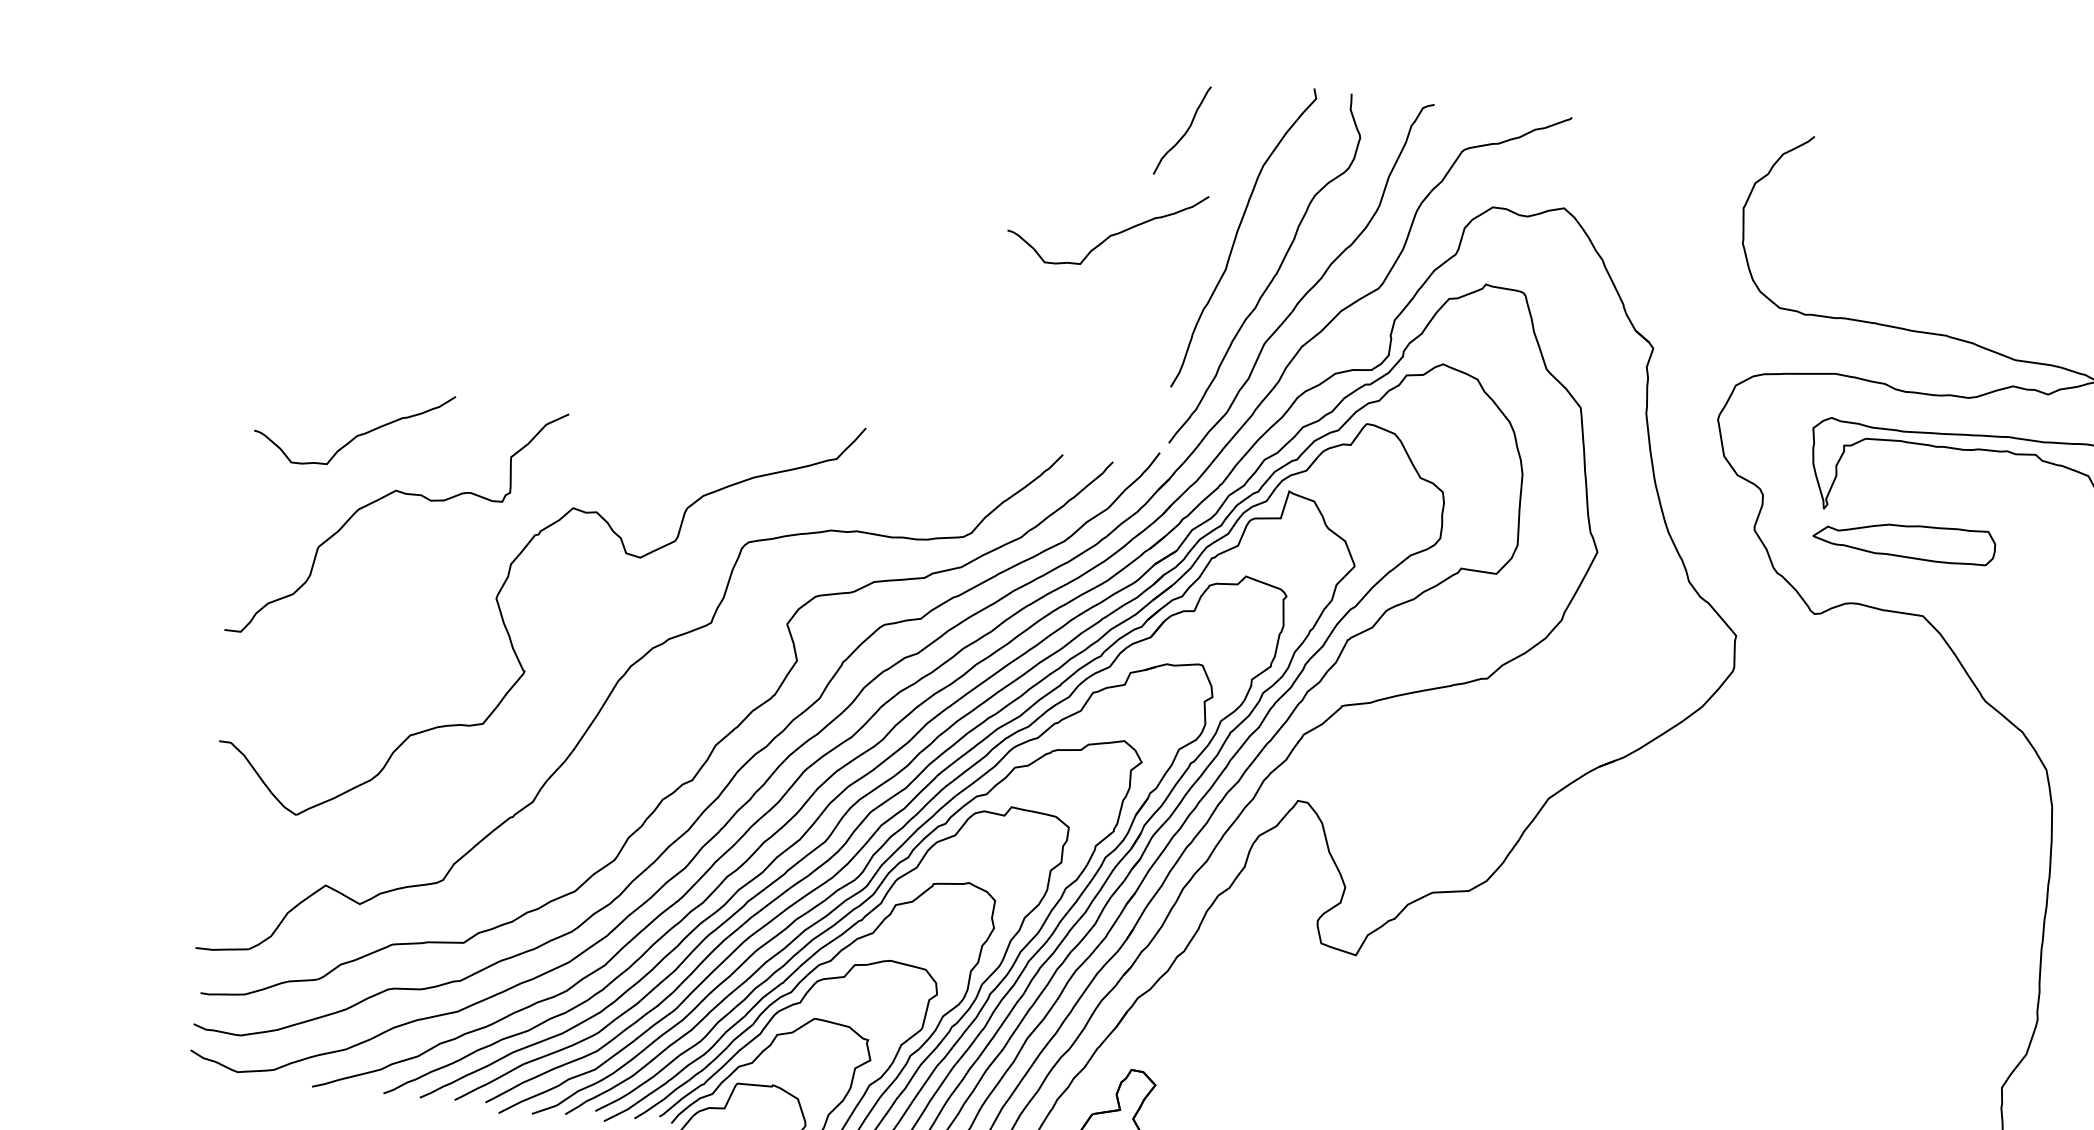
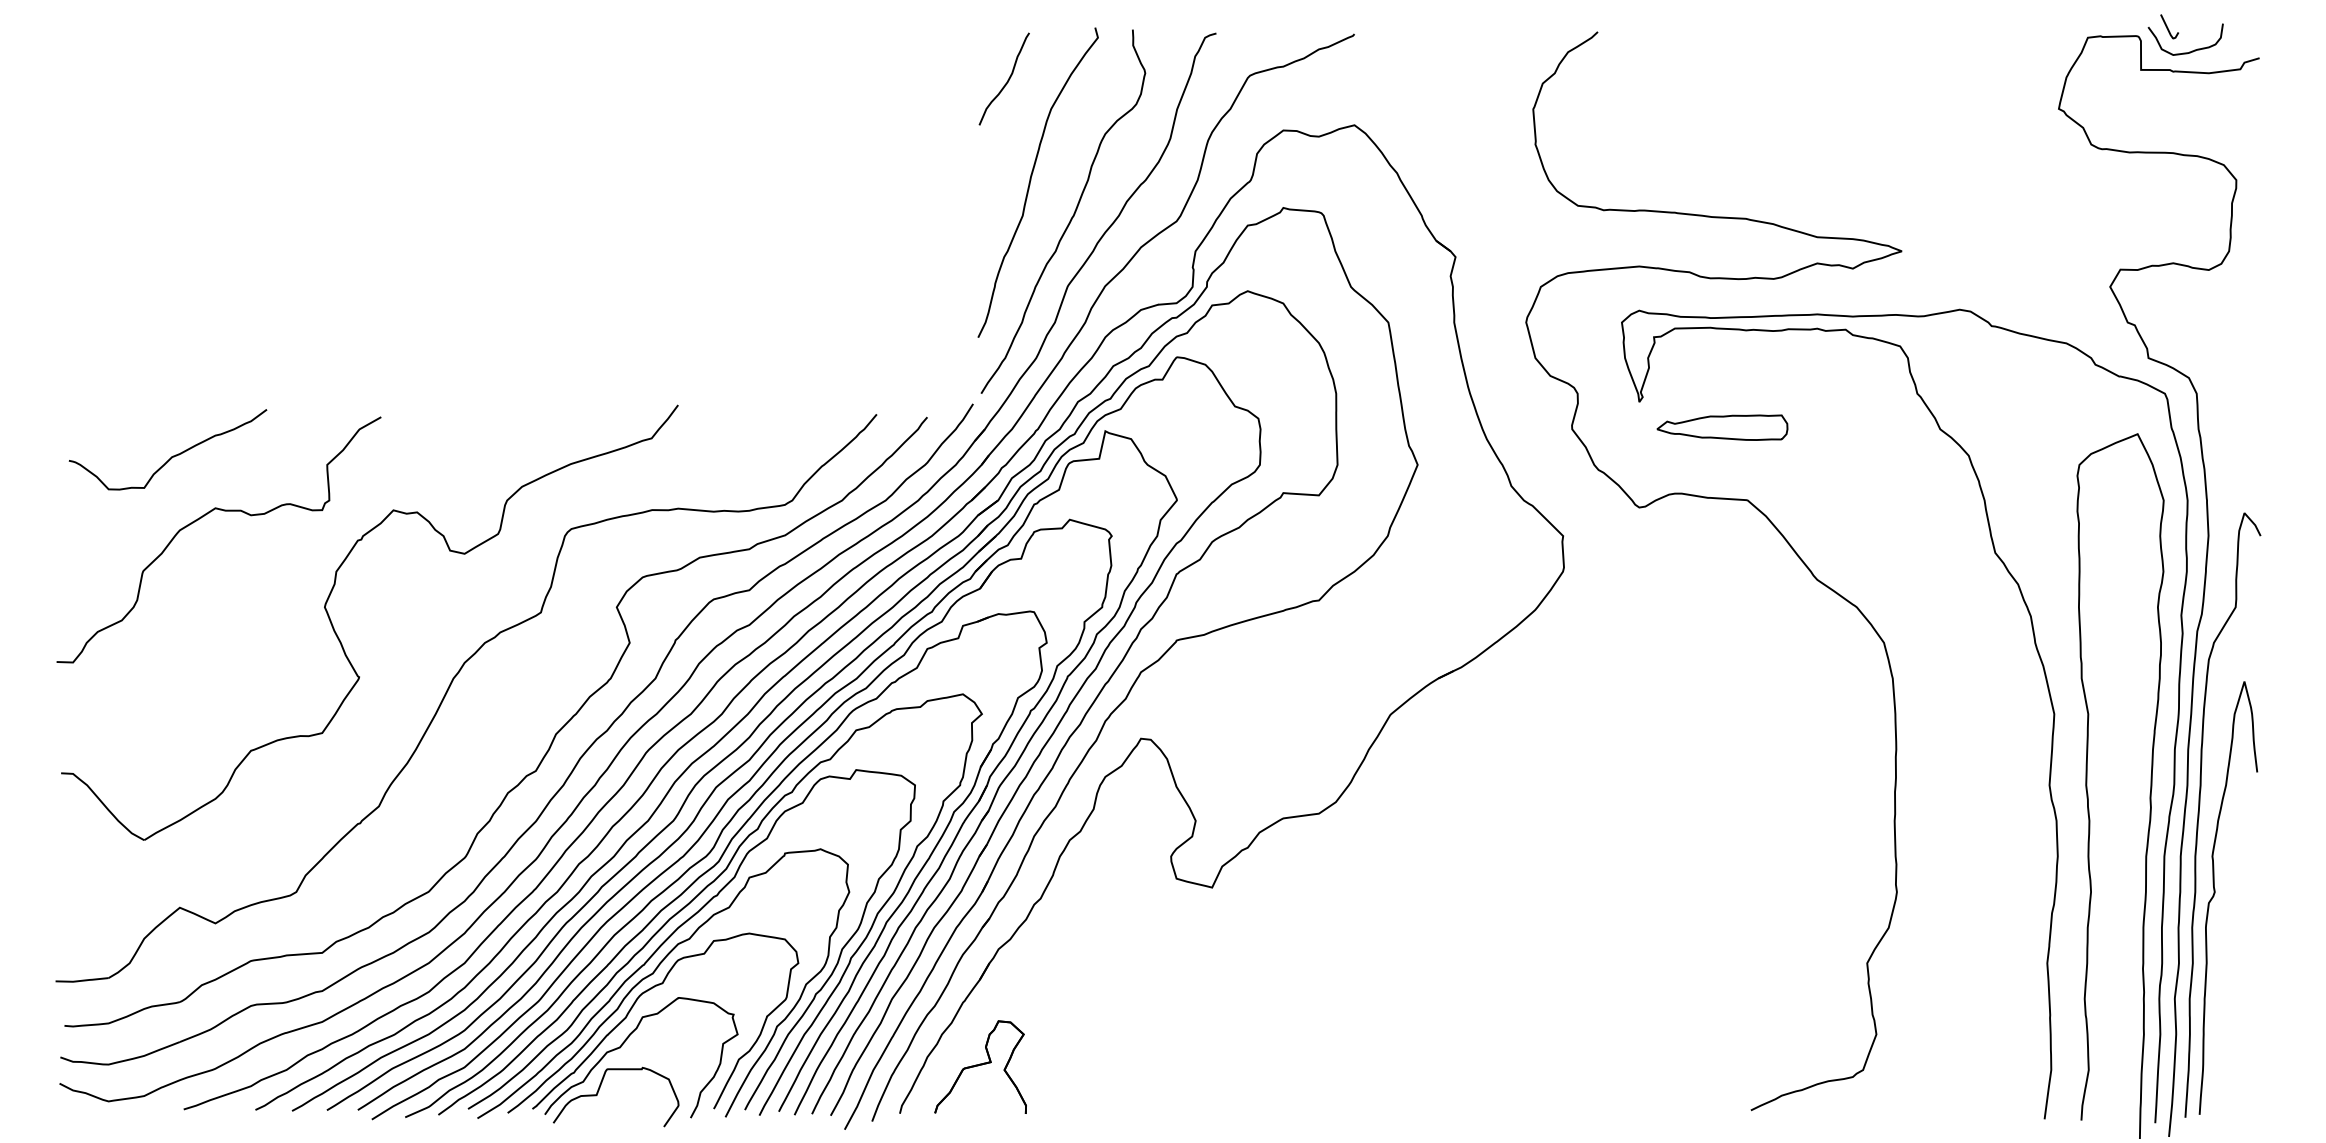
curve: (1184, 133) -> (1006, 81), moved
curve: (1110, 235) -> (904, 191), removed
part: (1904, 541) -> (1722, 427), size x0.71

